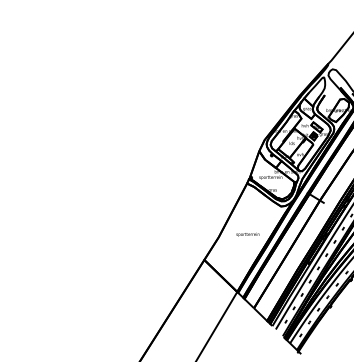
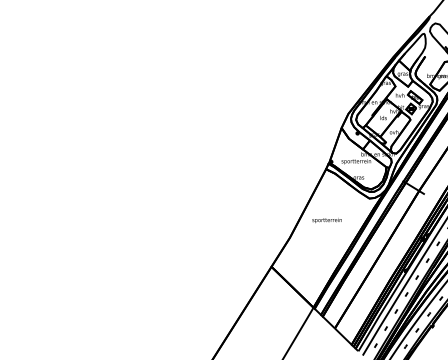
text: (247, 234) -> (326, 220), moved

